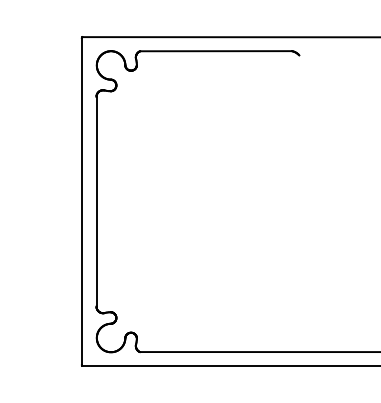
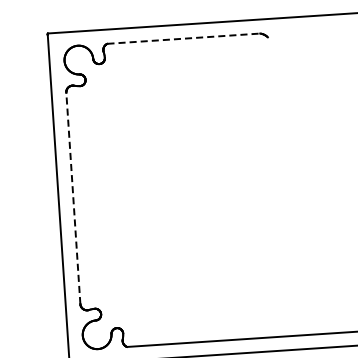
line: (216, 51) -> (184, 38), solid -> dashed
line: (96, 201) -> (73, 198), solid -> dashed

